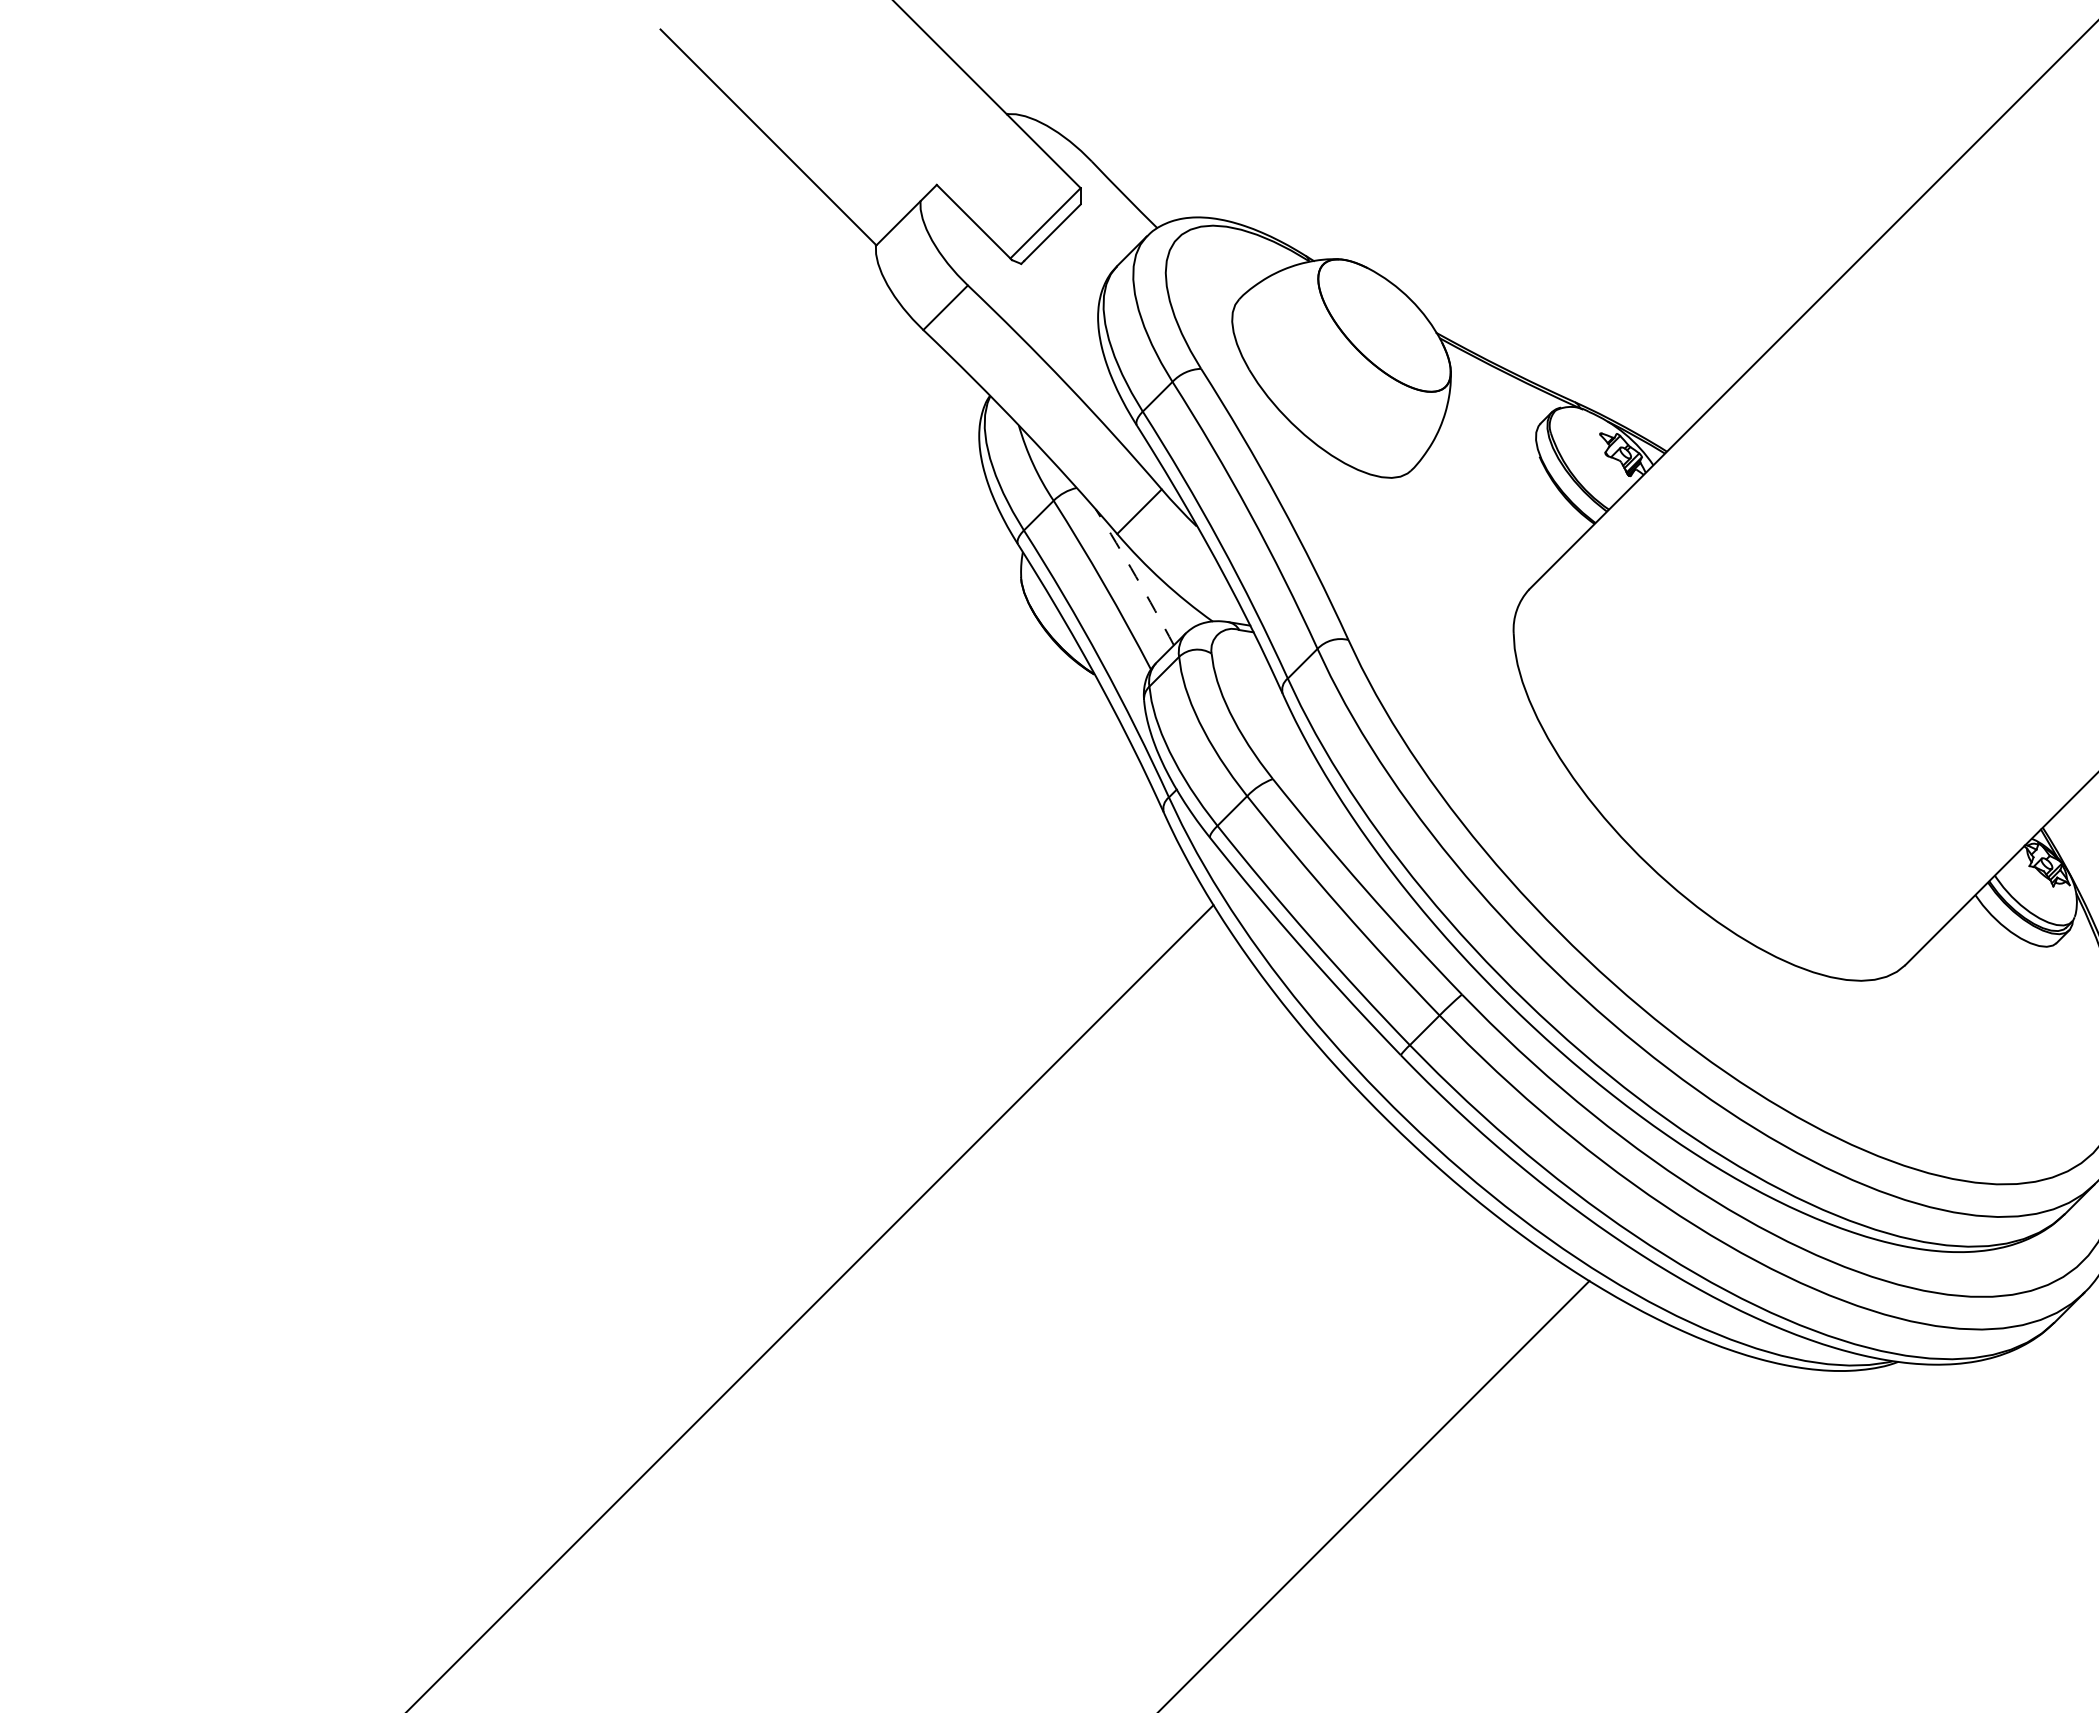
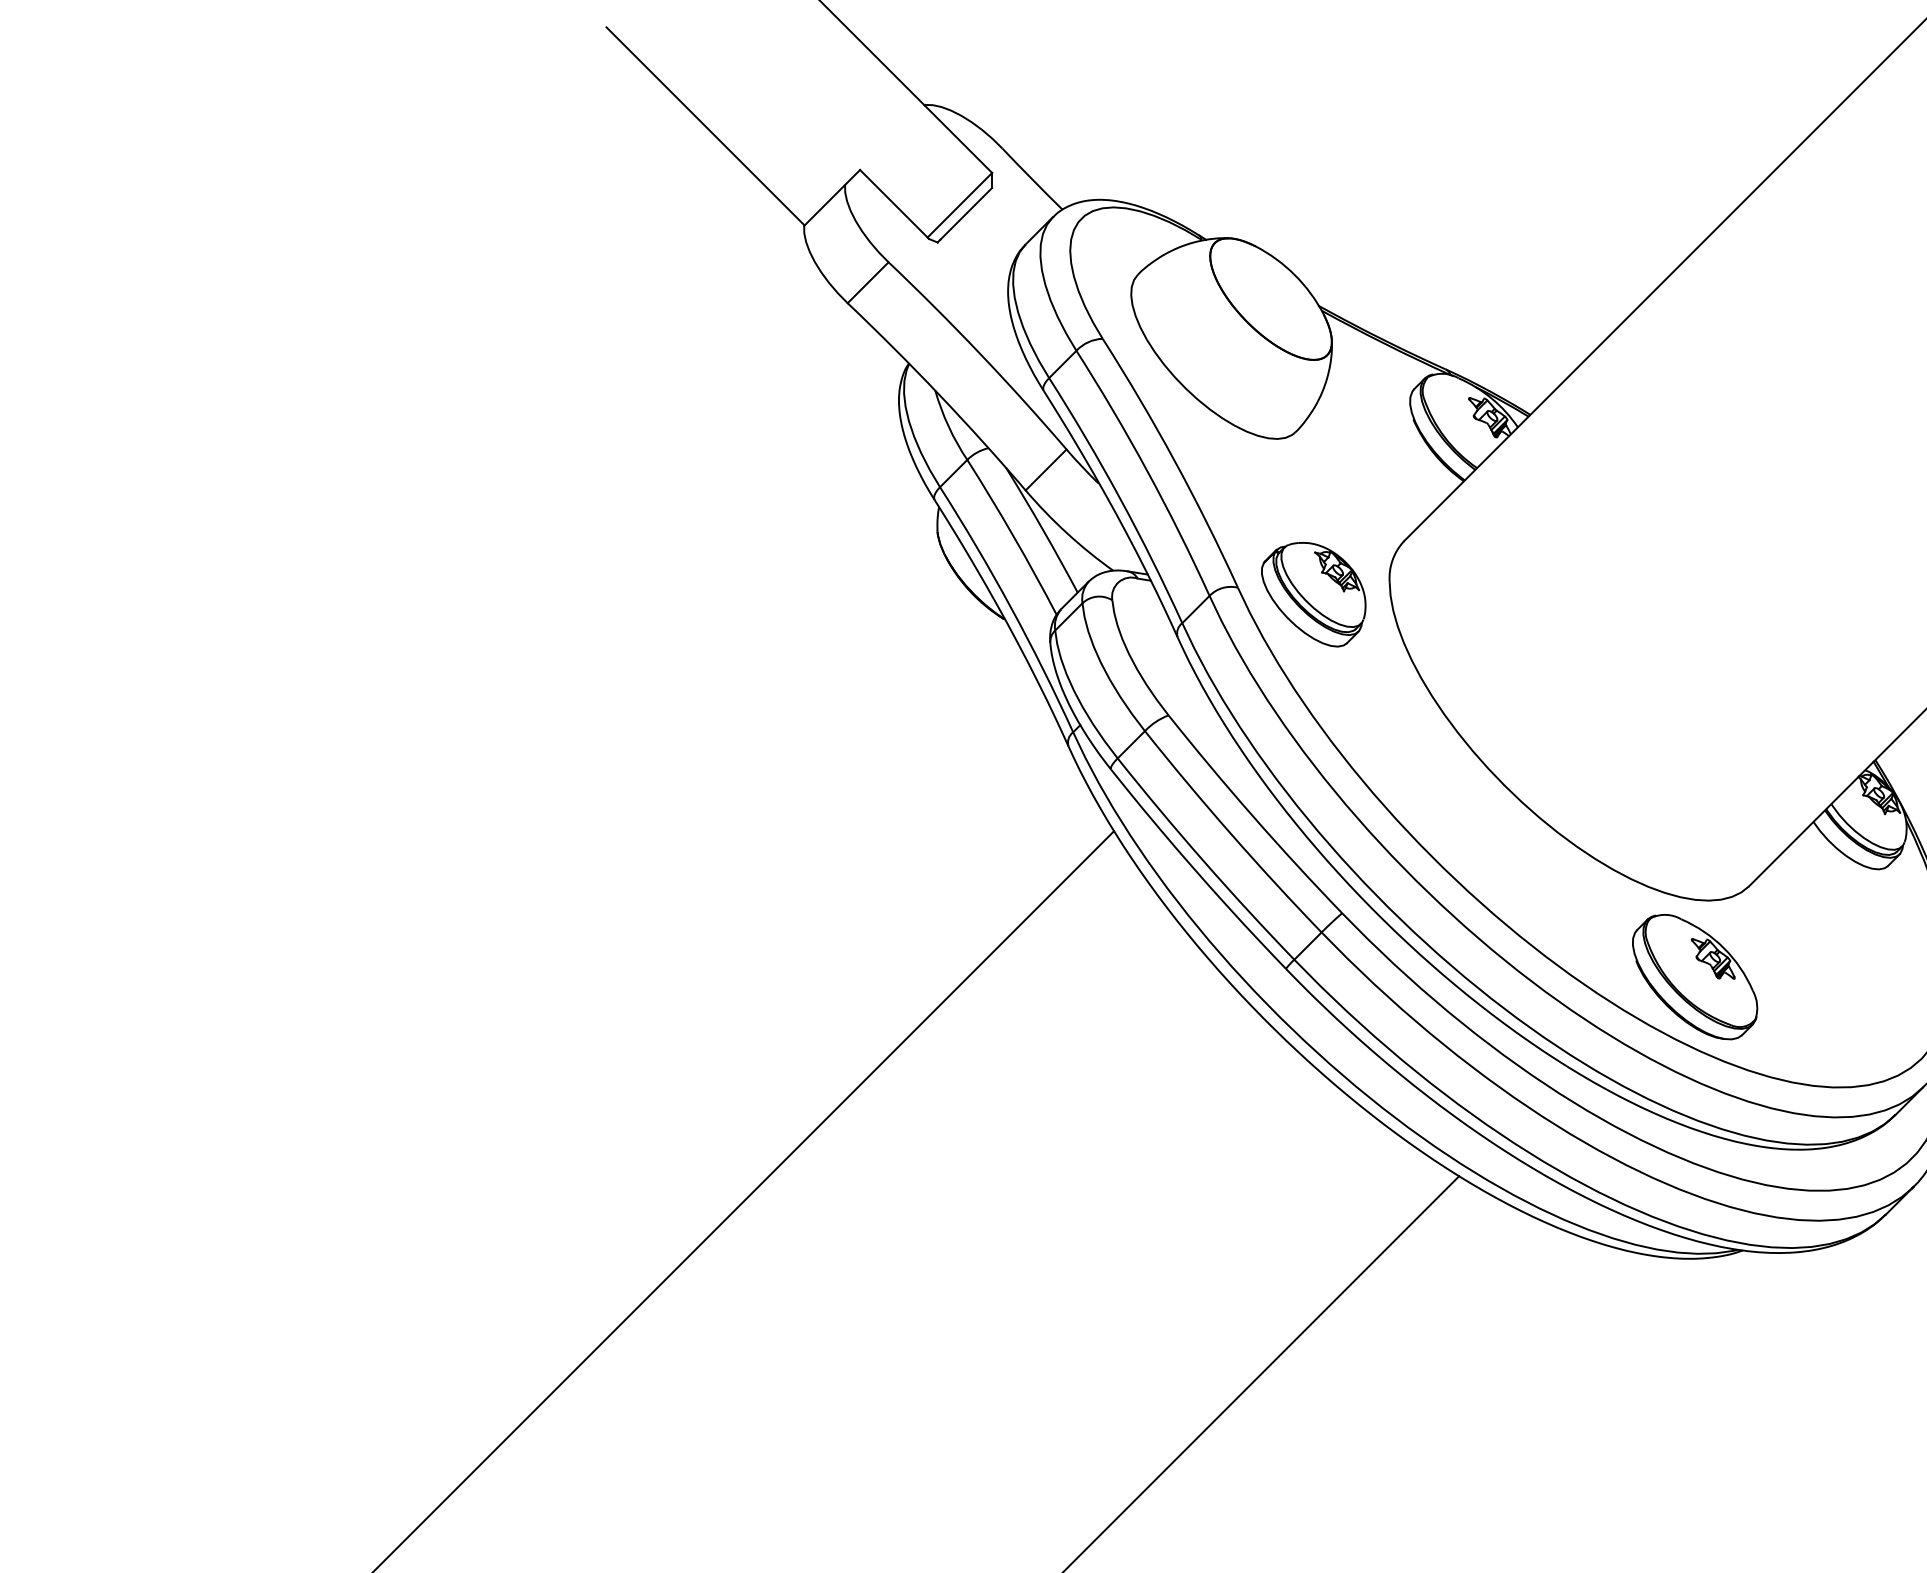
arc: (1135, 576) -> (1042, 529), dashed -> solid
part: (1430, 647) -> (1313, 594), added
part: (1846, 1063) -> (1695, 976), added

